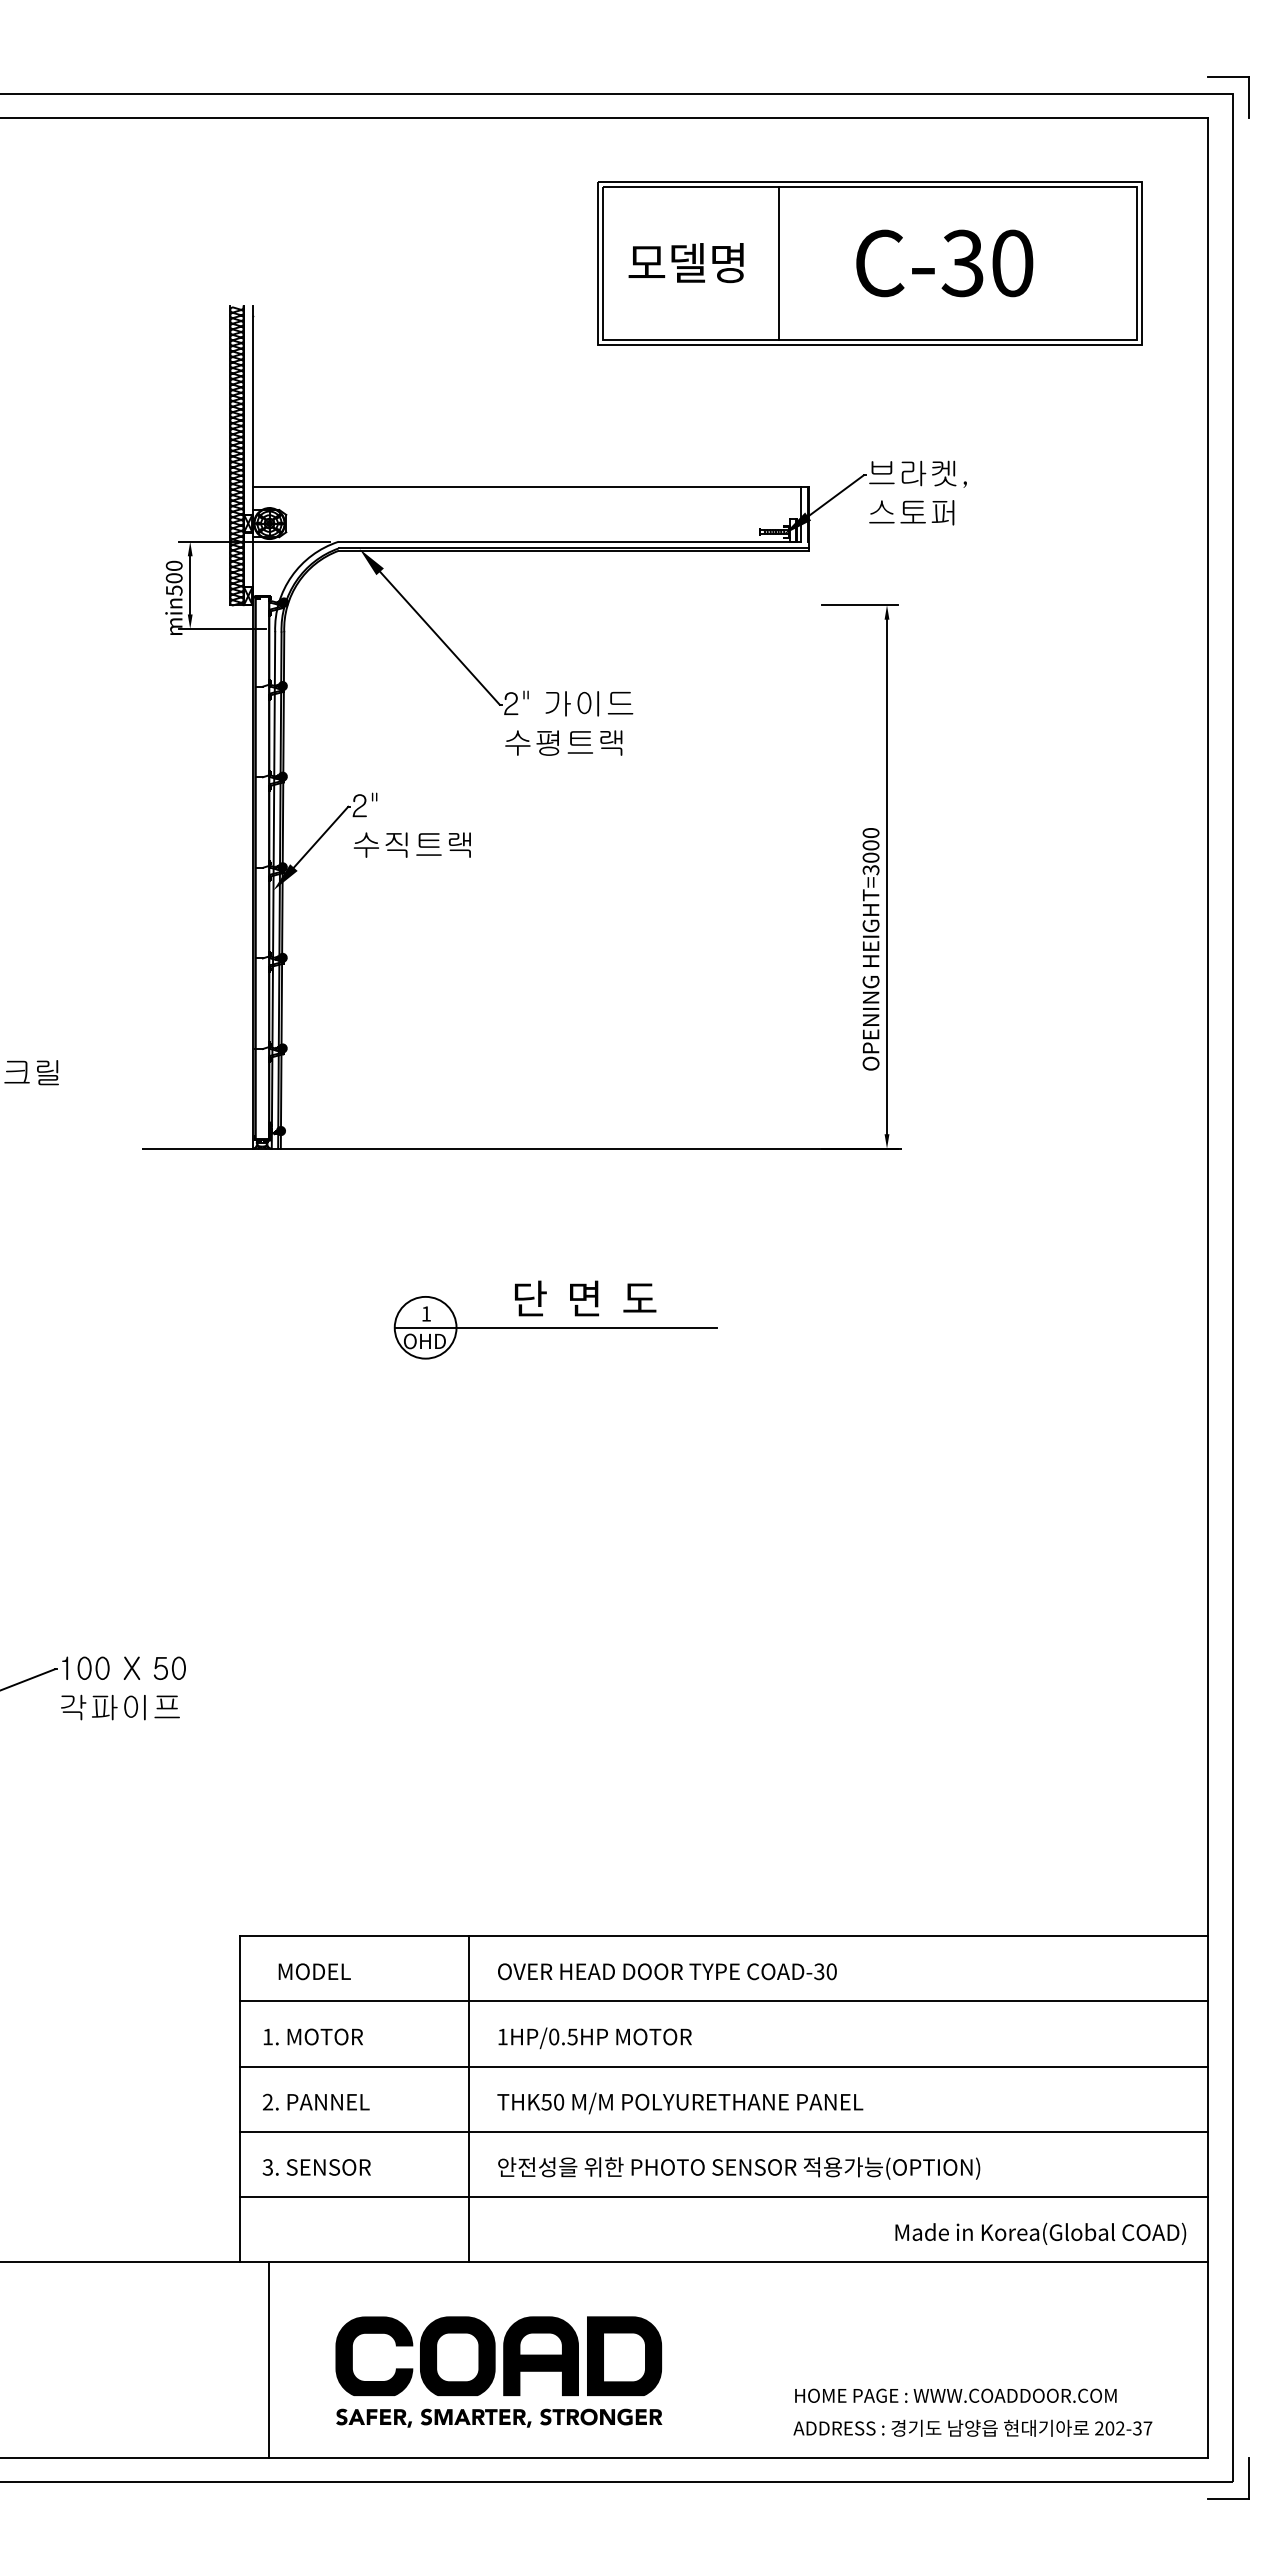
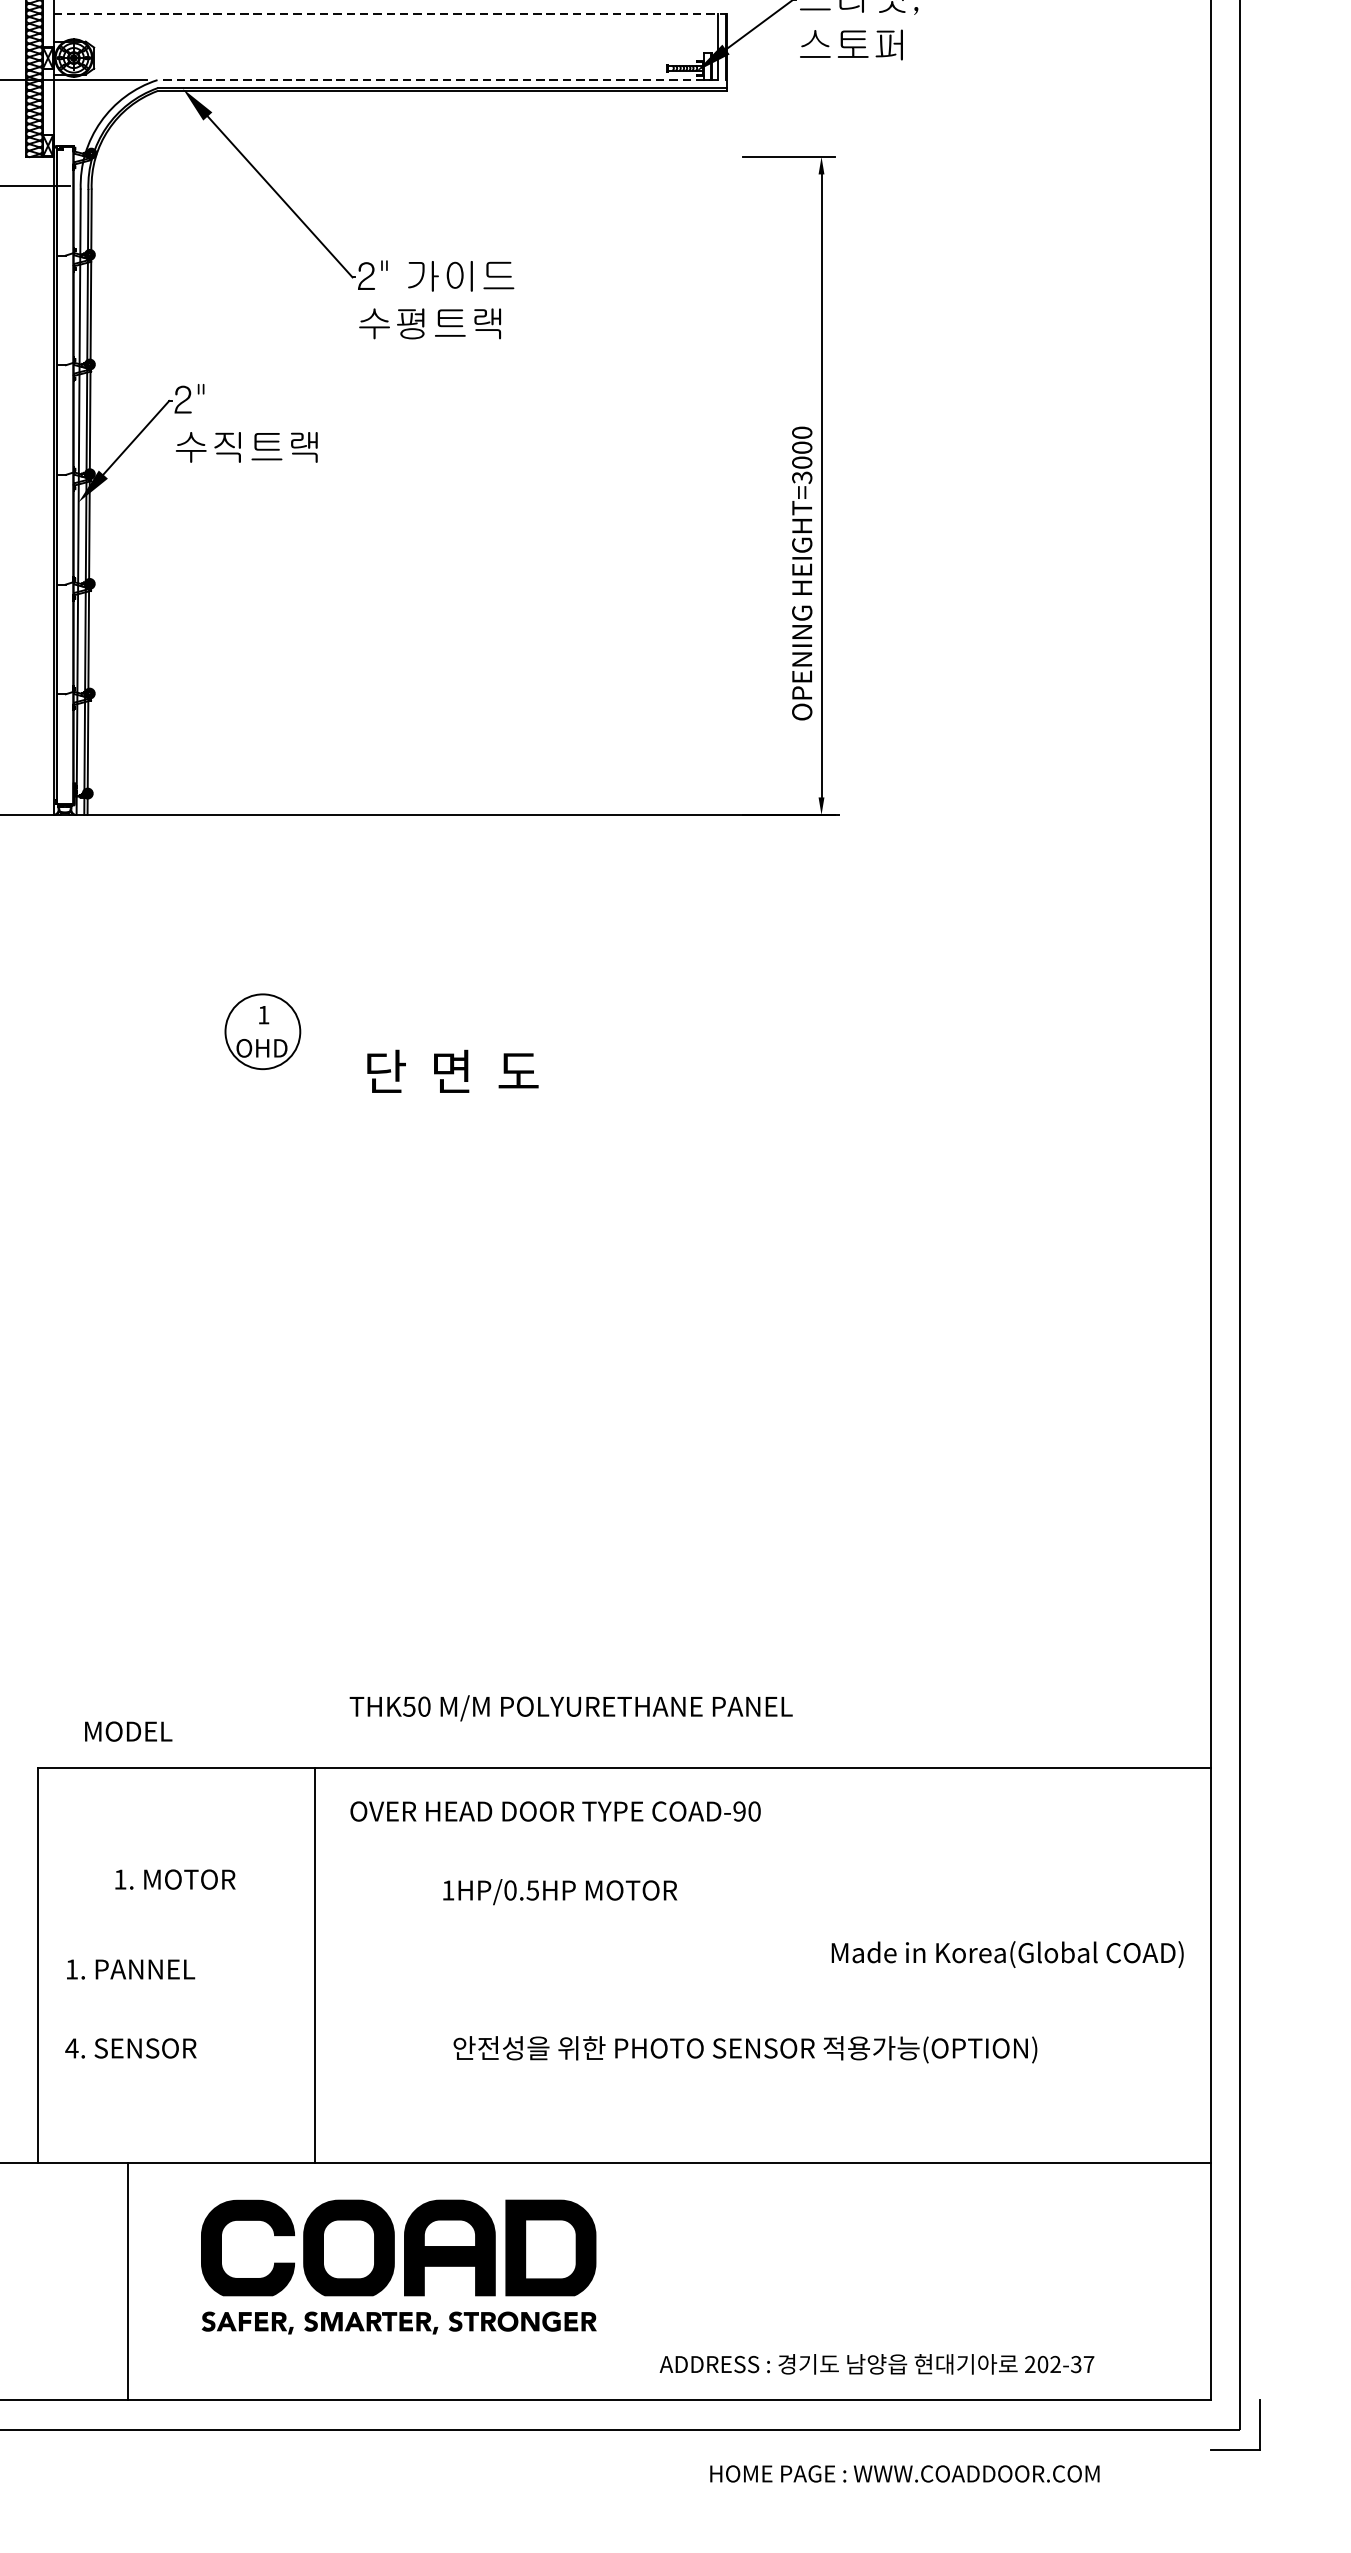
line: (531, 487) -> (391, 14), solid -> dashed
line: (569, 541) -> (437, 79), solid -> dashed
text: (585, 1298) -> (452, 1071), moved
line: (555, 1327) -> (420, 1031), removed
text: (314, 1971) -> (128, 1731), moved
text: (819, 1971) -> (739, 1811), COAD-30 -> COAD-90
line: (723, 2001) -> (623, 1847), removed
text: (312, 2036) -> (174, 1879), moved
text: (594, 2038) -> (559, 1892), moved
line: (723, 2066) -> (623, 1926), removed
text: (267, 2101) -> (71, 1968), 2. -> 1.
text: (680, 2103) -> (571, 1708), moved
line: (723, 2131) -> (623, 2004), removed
text: (267, 2167) -> (71, 2048), 3. -> 4.
text: (739, 2168) -> (745, 2049), moved
line: (723, 2197) -> (623, 2084), removed
text: (1040, 2233) -> (1007, 1954), moved
line: (269, 2359) -> (128, 2281), moved
part: (498, 2371) -> (398, 2266), moved
text: (955, 2395) -> (904, 2473), moved
text: (972, 2427) -> (876, 2363), moved

